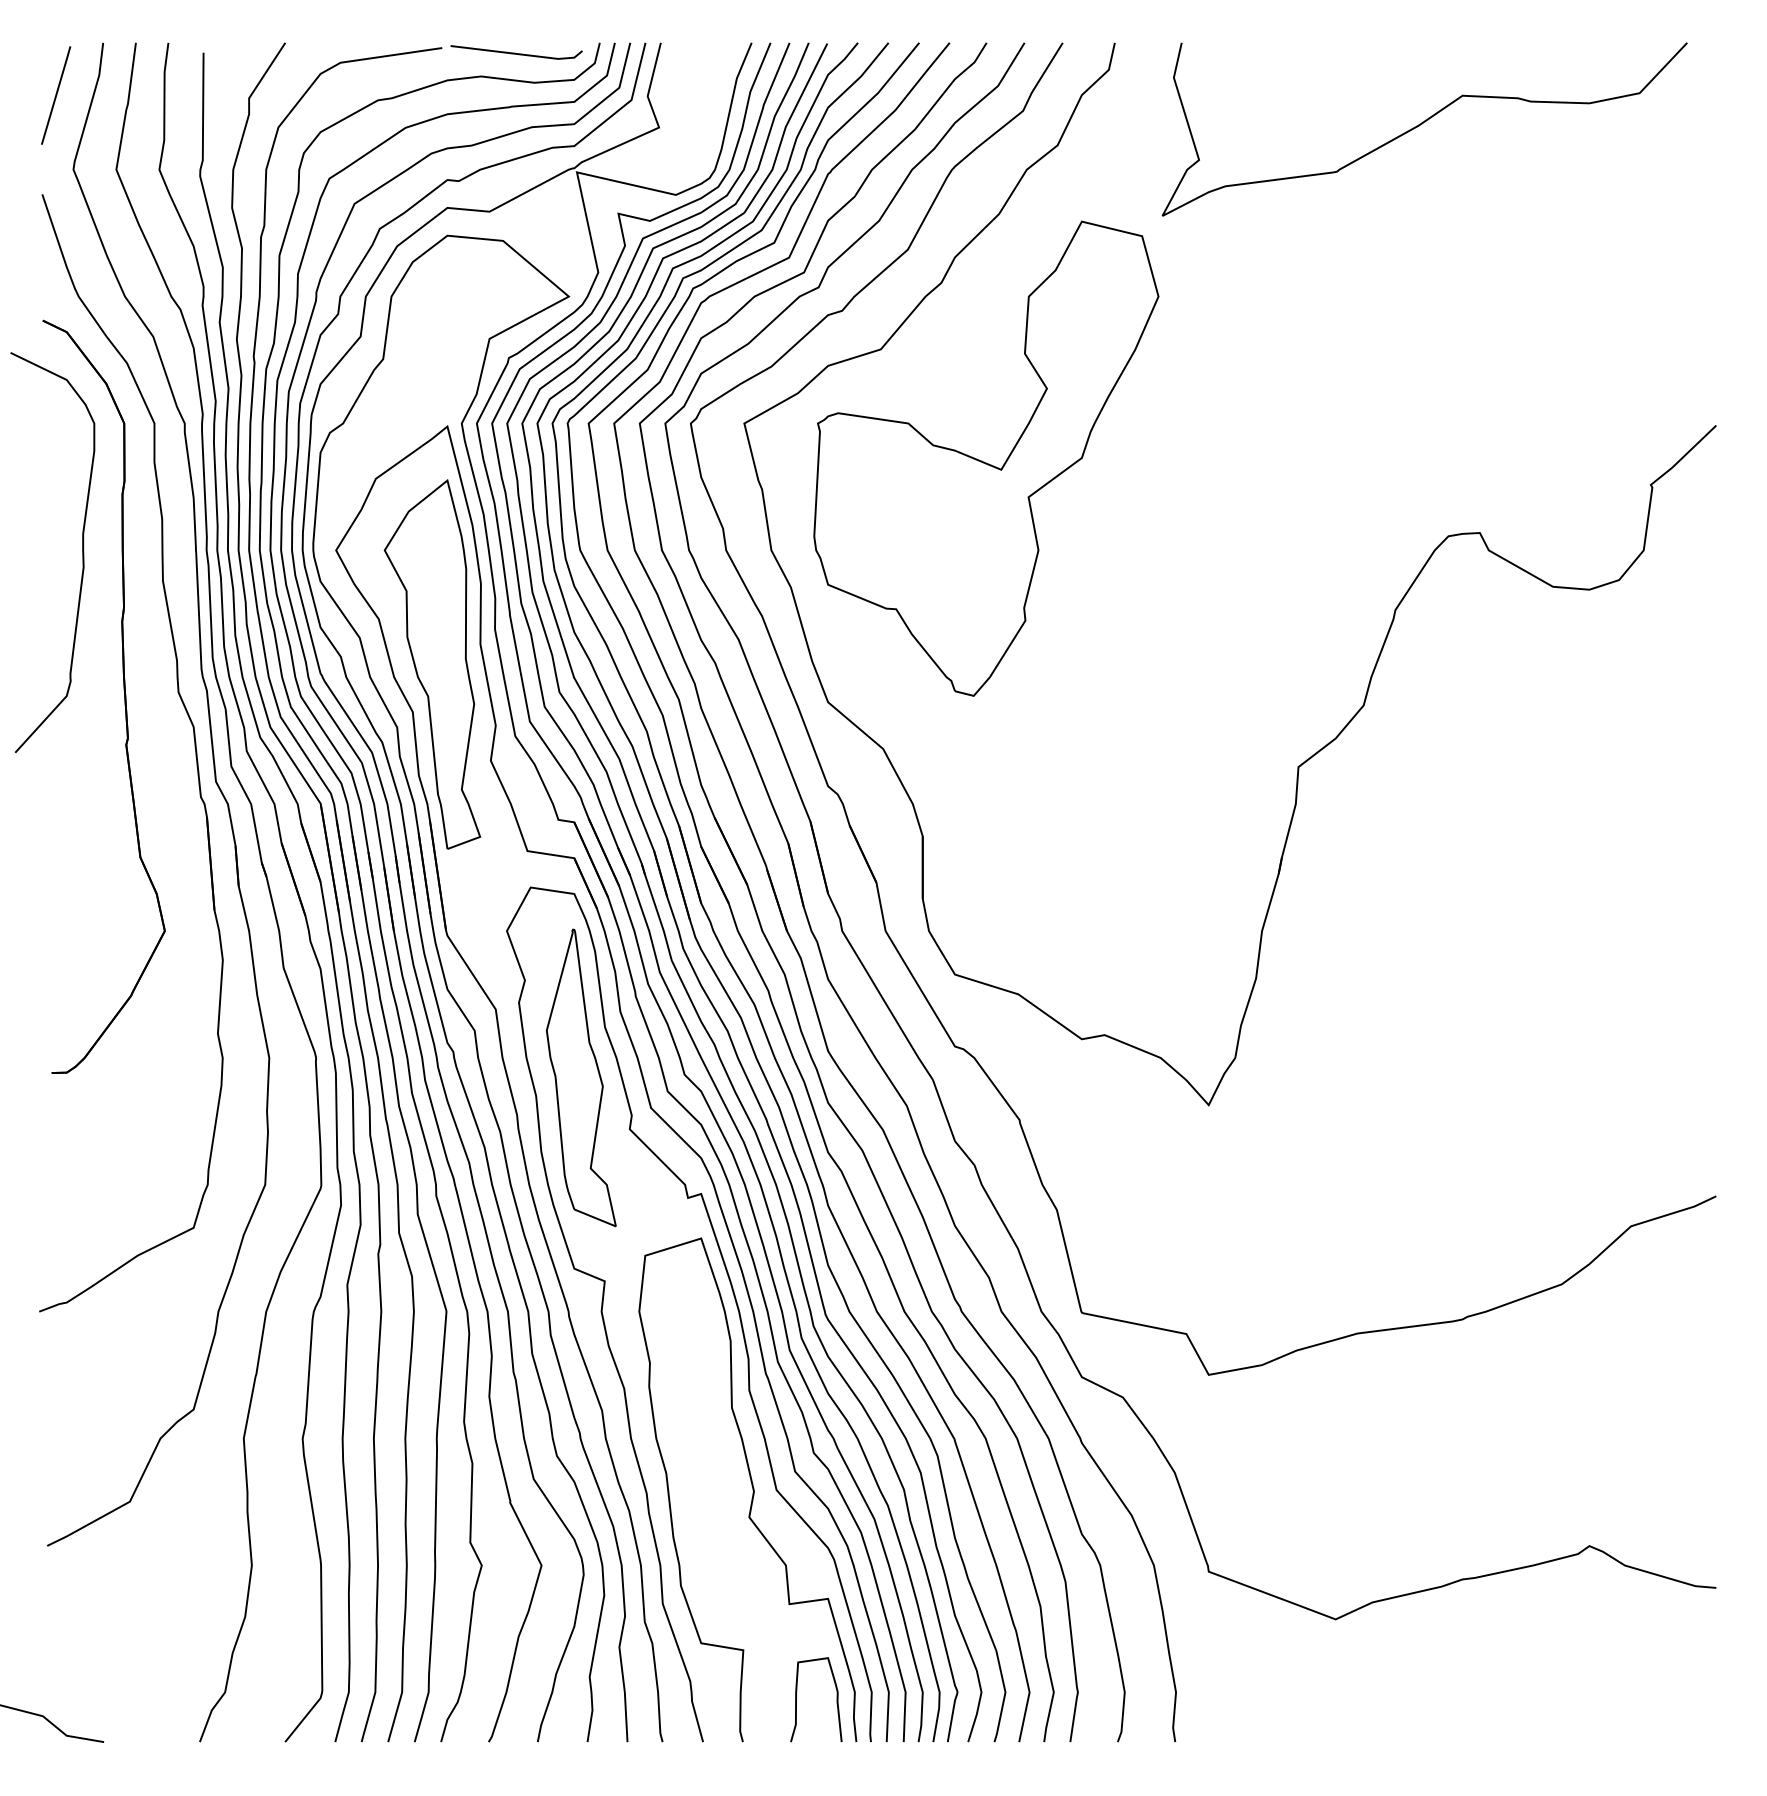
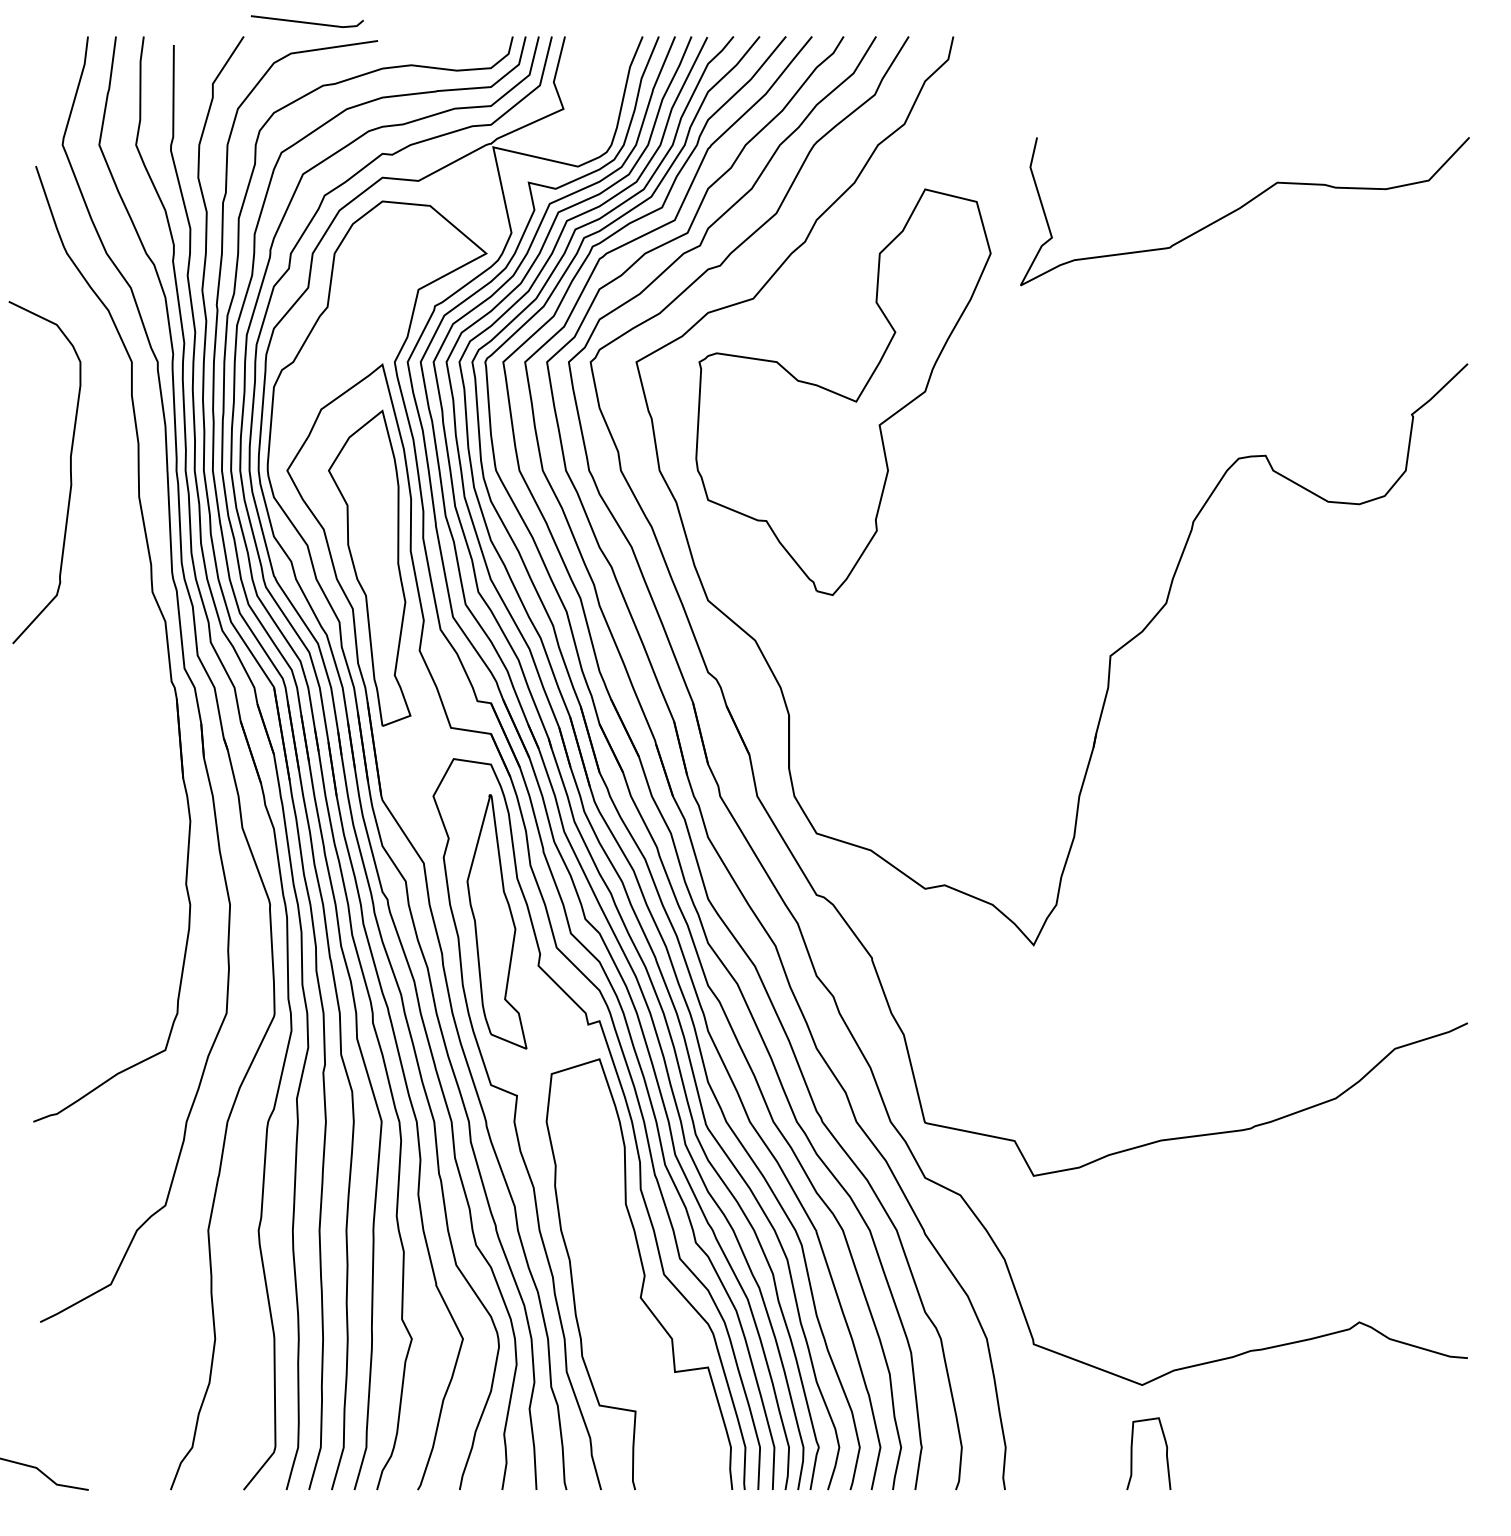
line: (515, 52) -> (306, 21), moved
line: (56, 95) -> (48, 81), removed
curve: (1422, 124) -> (1243, 207), moved
part: (123, 690) -> (105, 590), removed
curve: (796, 1699) -> (1131, 1453), moved

